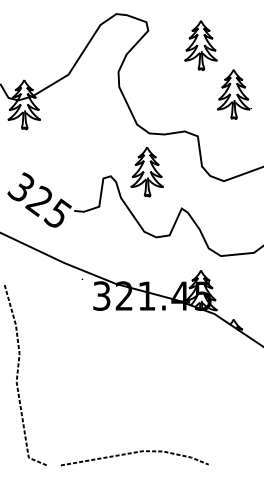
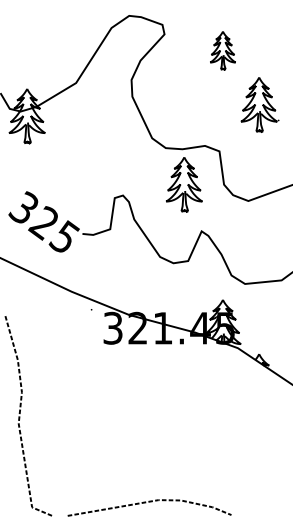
part: (200, 45) -> (222, 50), size x0.7
part: (147, 171) -> (184, 184), moved

